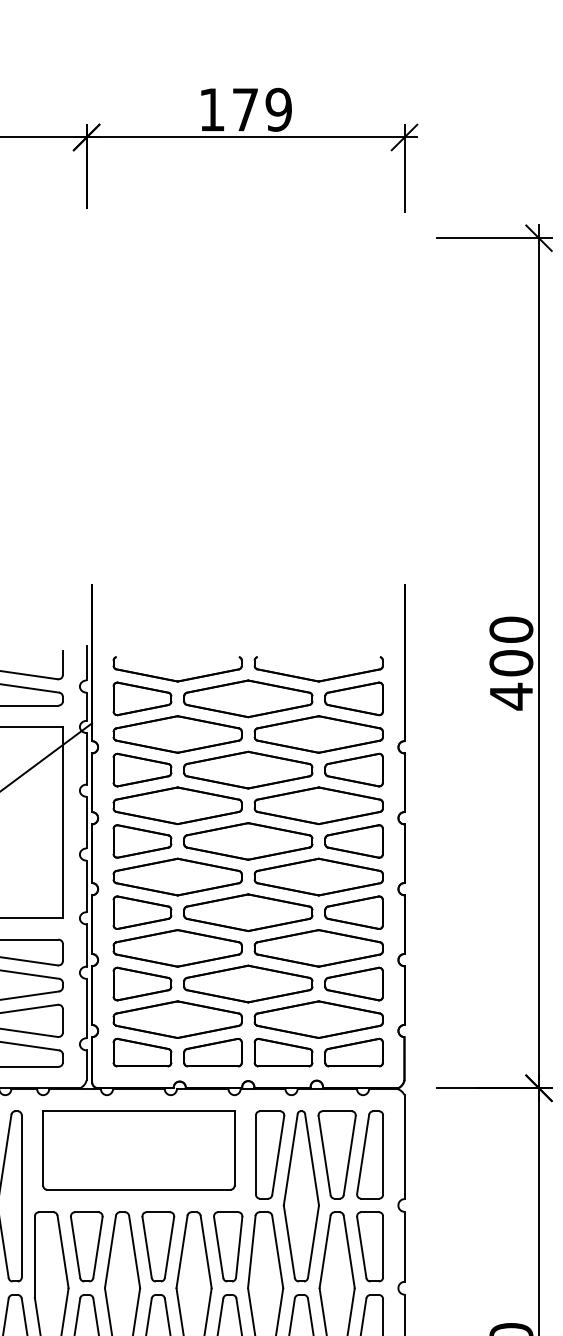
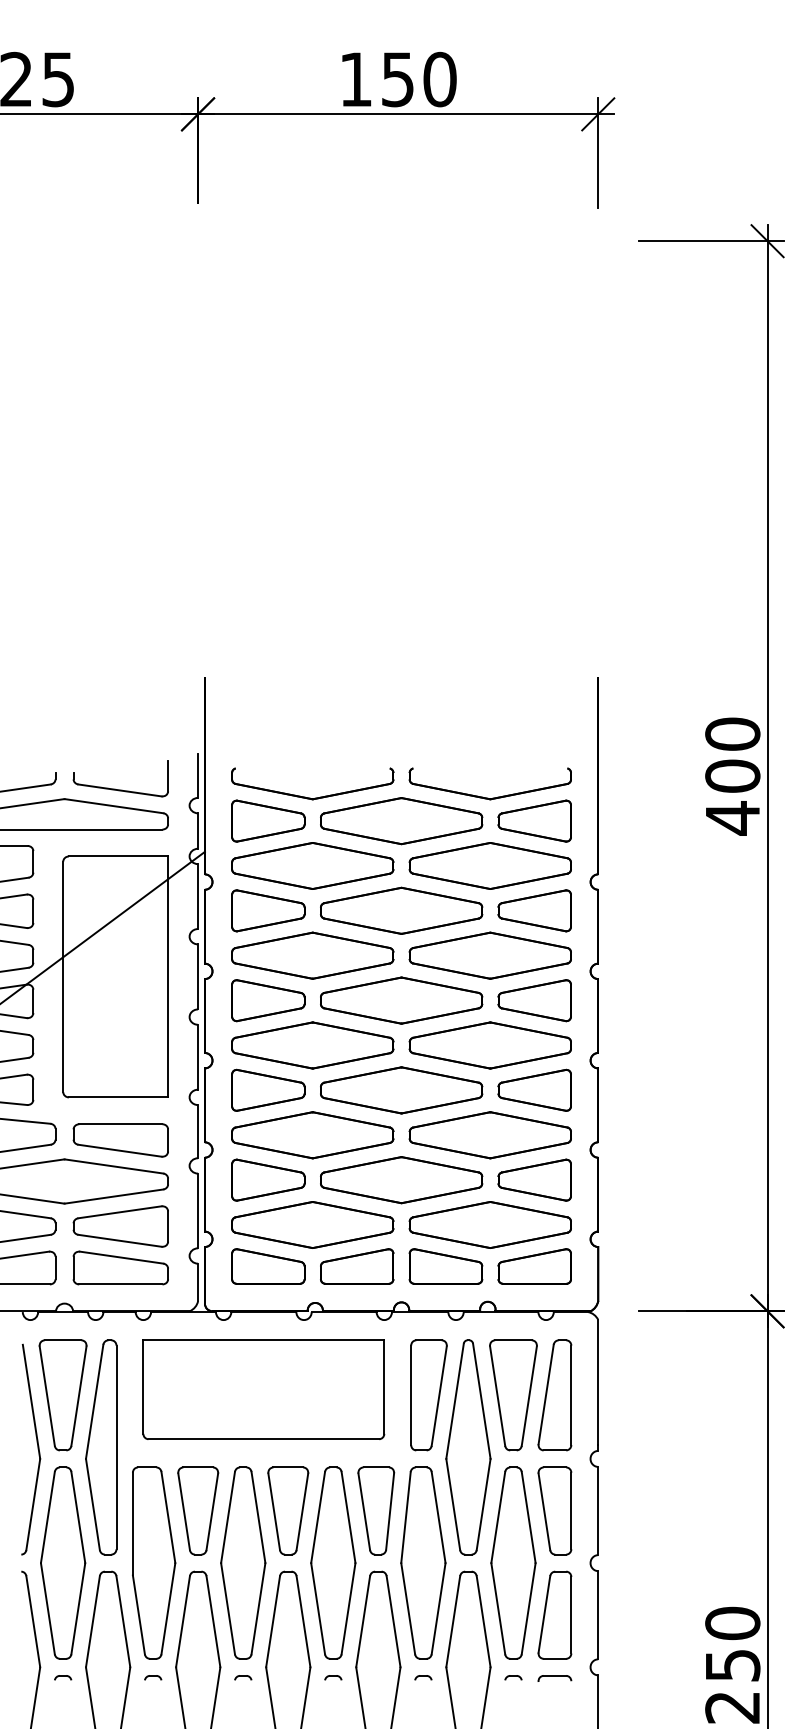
text: (262, 109) -> (419, 79), 179 -> 150

